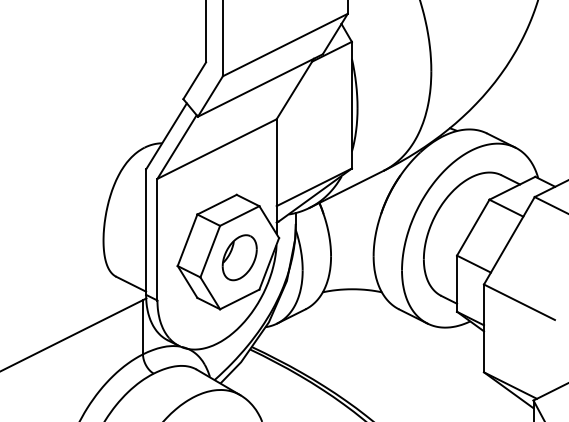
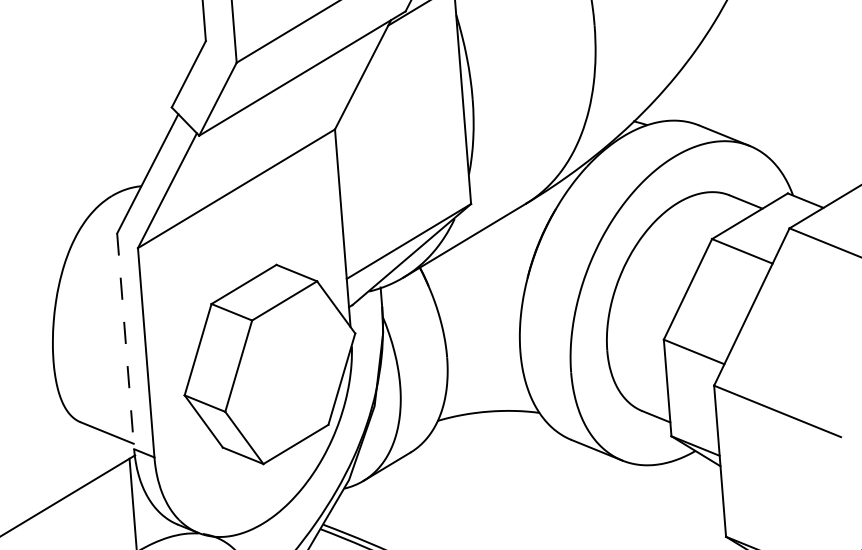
line: (146, 232) -> (126, 341), solid -> dashed
part: (239, 257) -> (289, 372), removed

